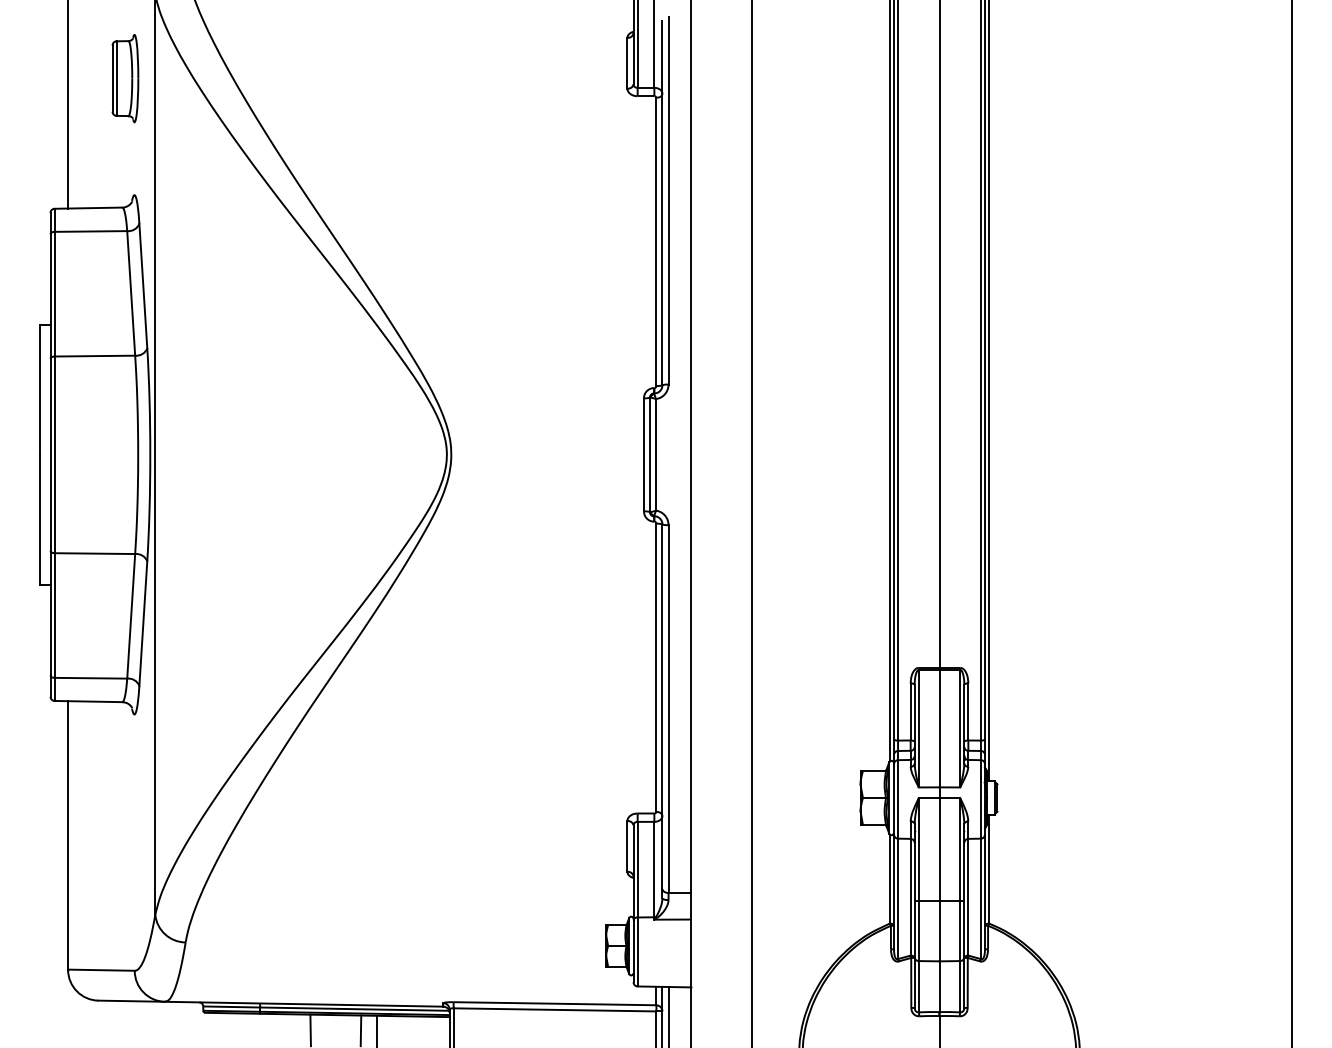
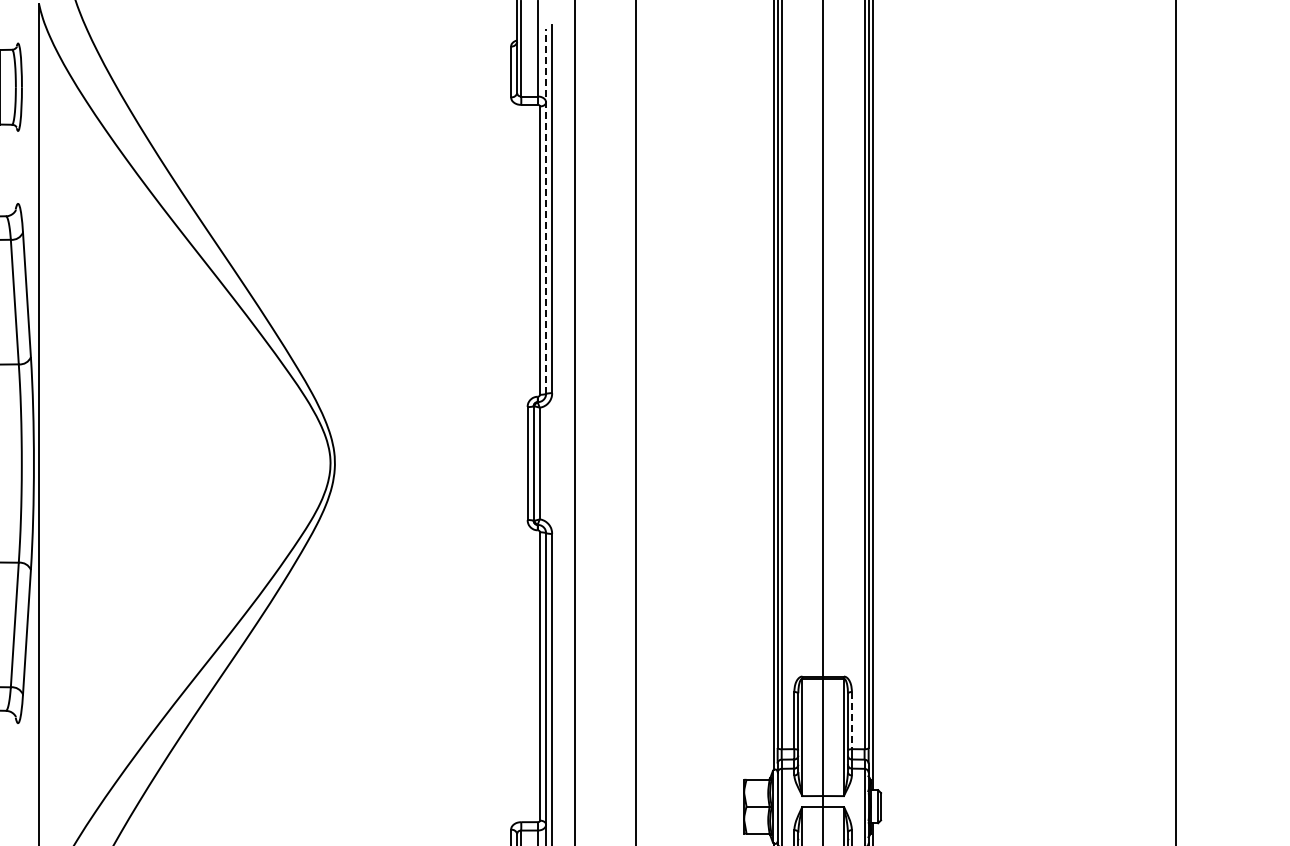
line: (662, 202) -> (546, 211), solid -> dashed
line: (968, 711) -> (852, 720), solid -> dashed

